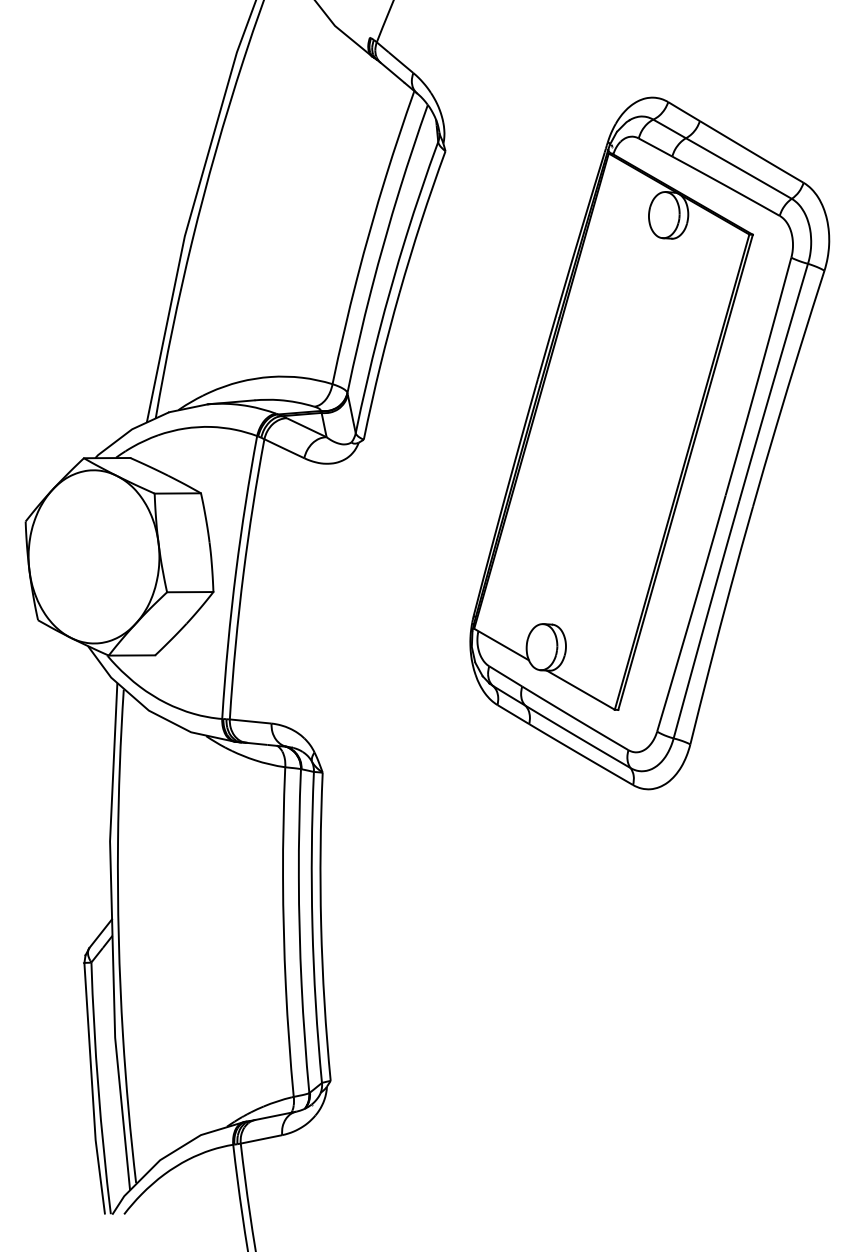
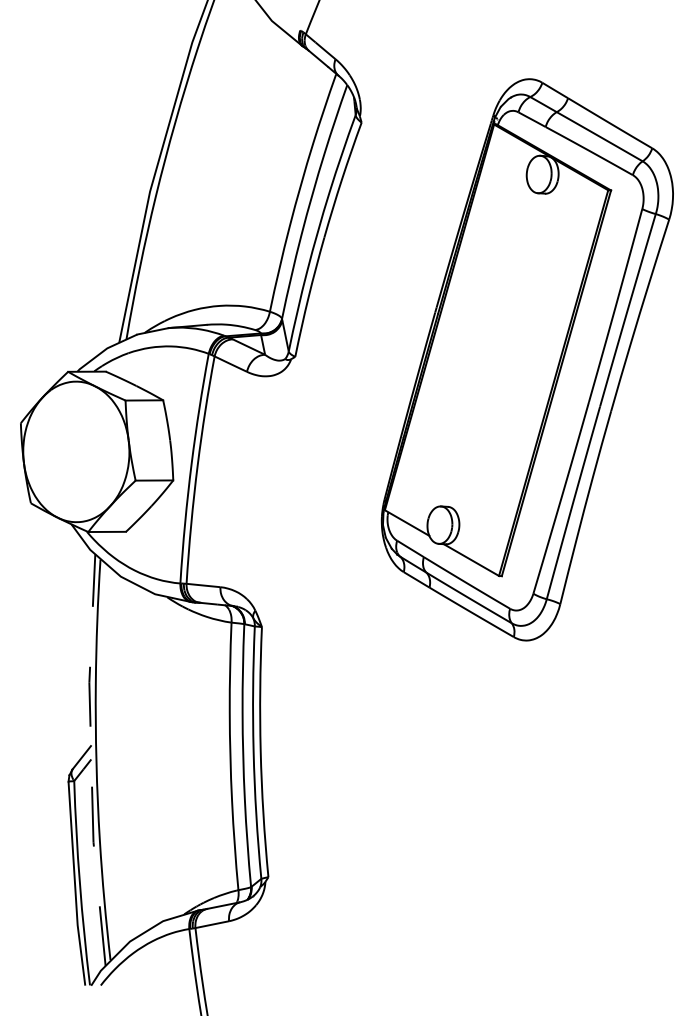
line: (112, 937) -> (91, 760), solid -> dashed

